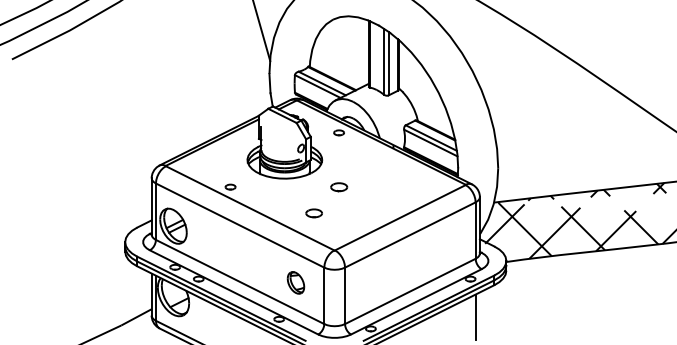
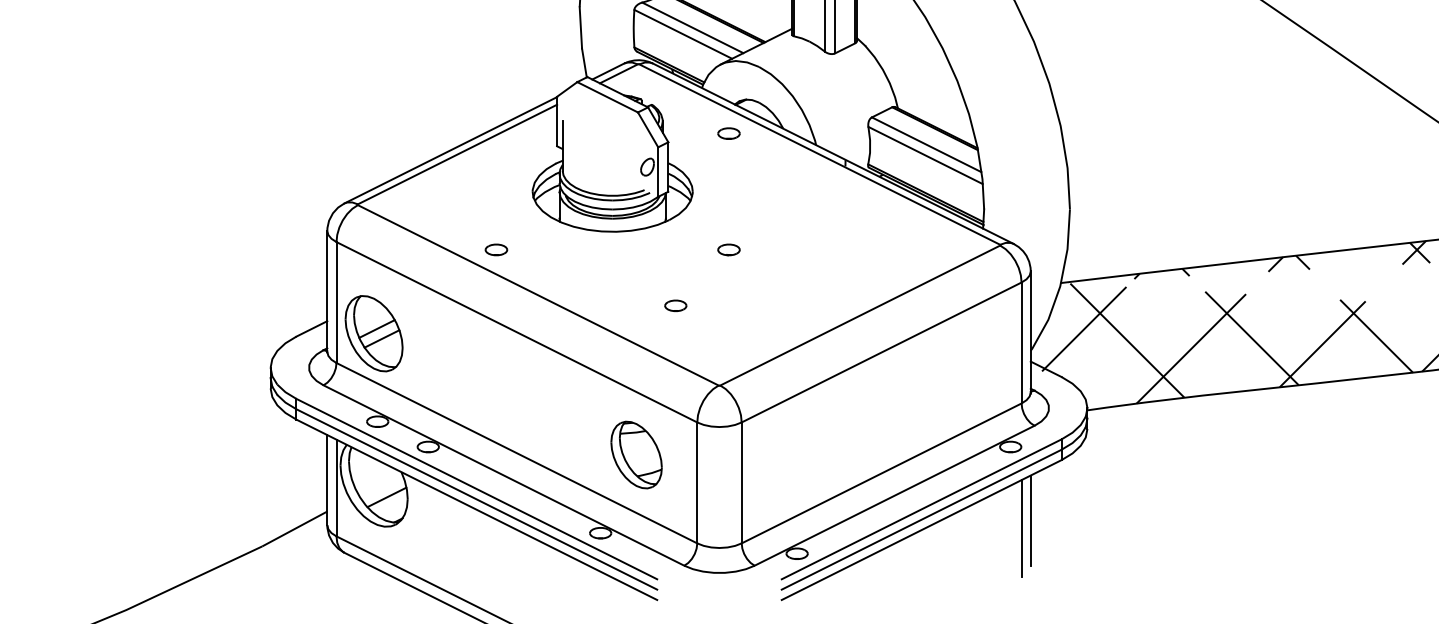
part: (338, 186) -> (727, 248), size x0.62
part: (314, 212) -> (676, 304), size x0.62
part: (295, 282) -> (635, 454), size x1.43
line: (479, 313) -> (1029, 520), added

